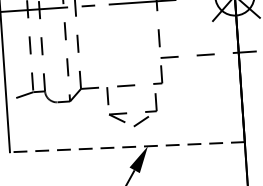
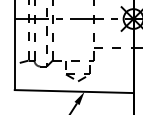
line: (126, 147) -> (73, 91), dashed -> solid

